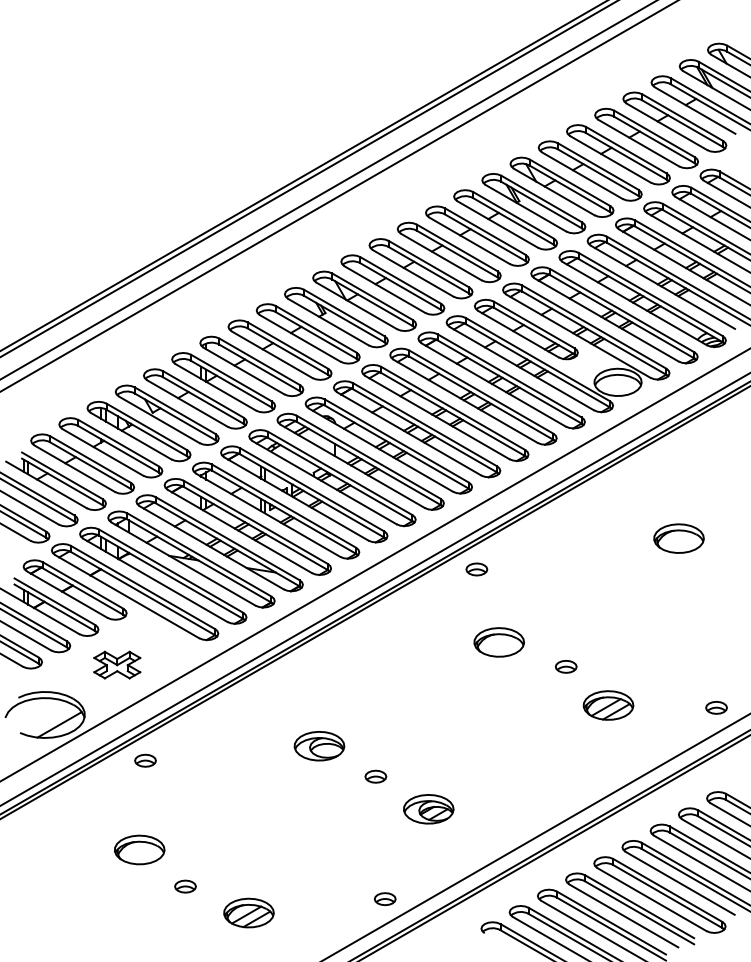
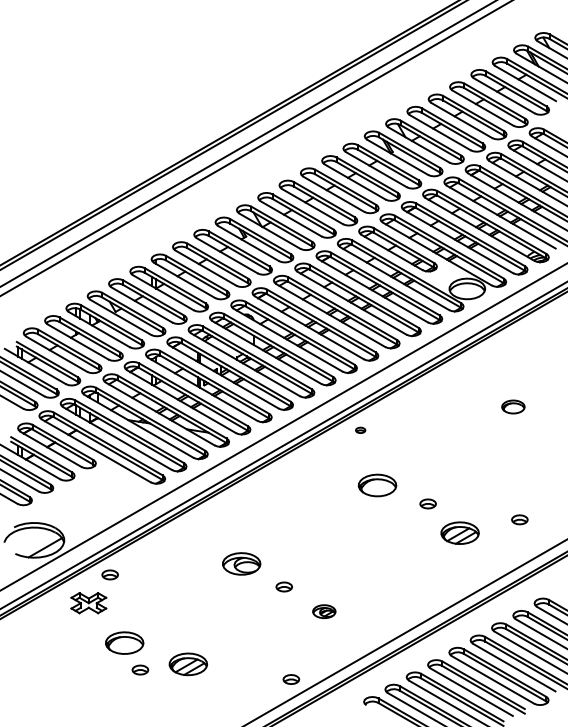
part: (678, 538) -> (513, 406), size x0.6
part: (476, 569) -> (360, 430), size x0.6
part: (117, 664) -> (89, 602), moved
part: (716, 707) -> (519, 519), moved
part: (428, 809) -> (324, 611), size x0.6
part: (139, 849) -> (124, 642), moved
part: (248, 912) -> (188, 663), moved

